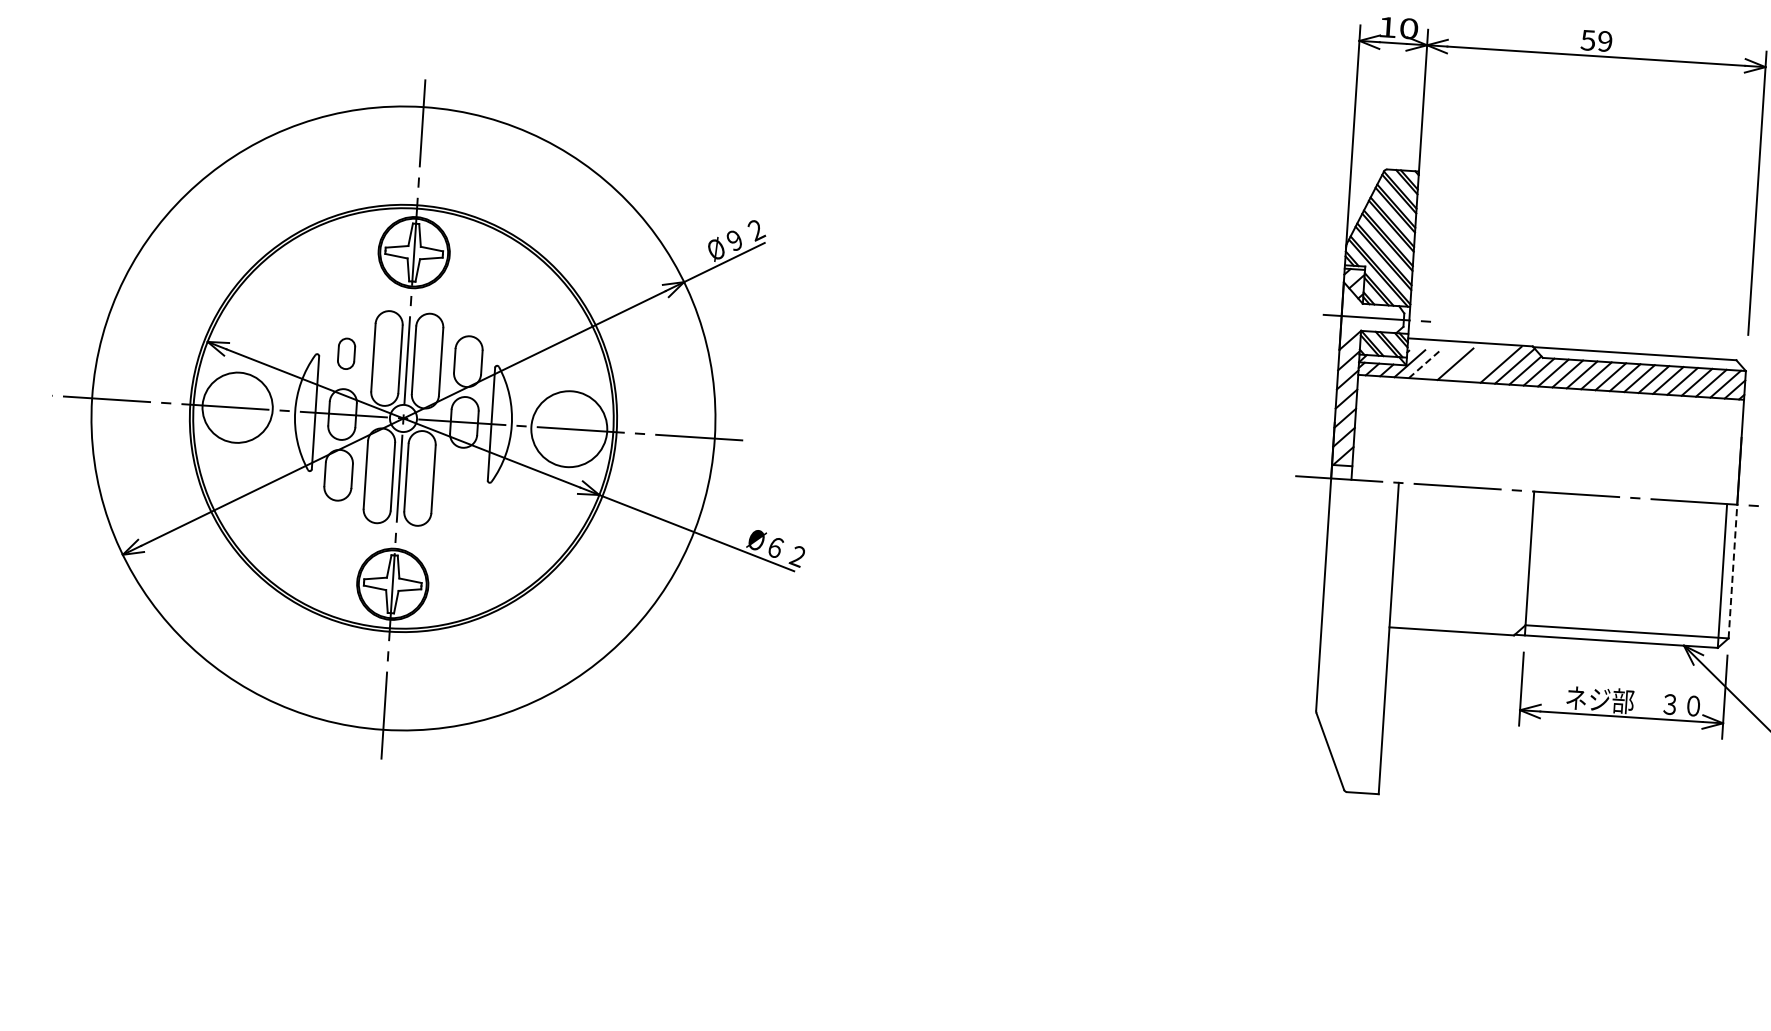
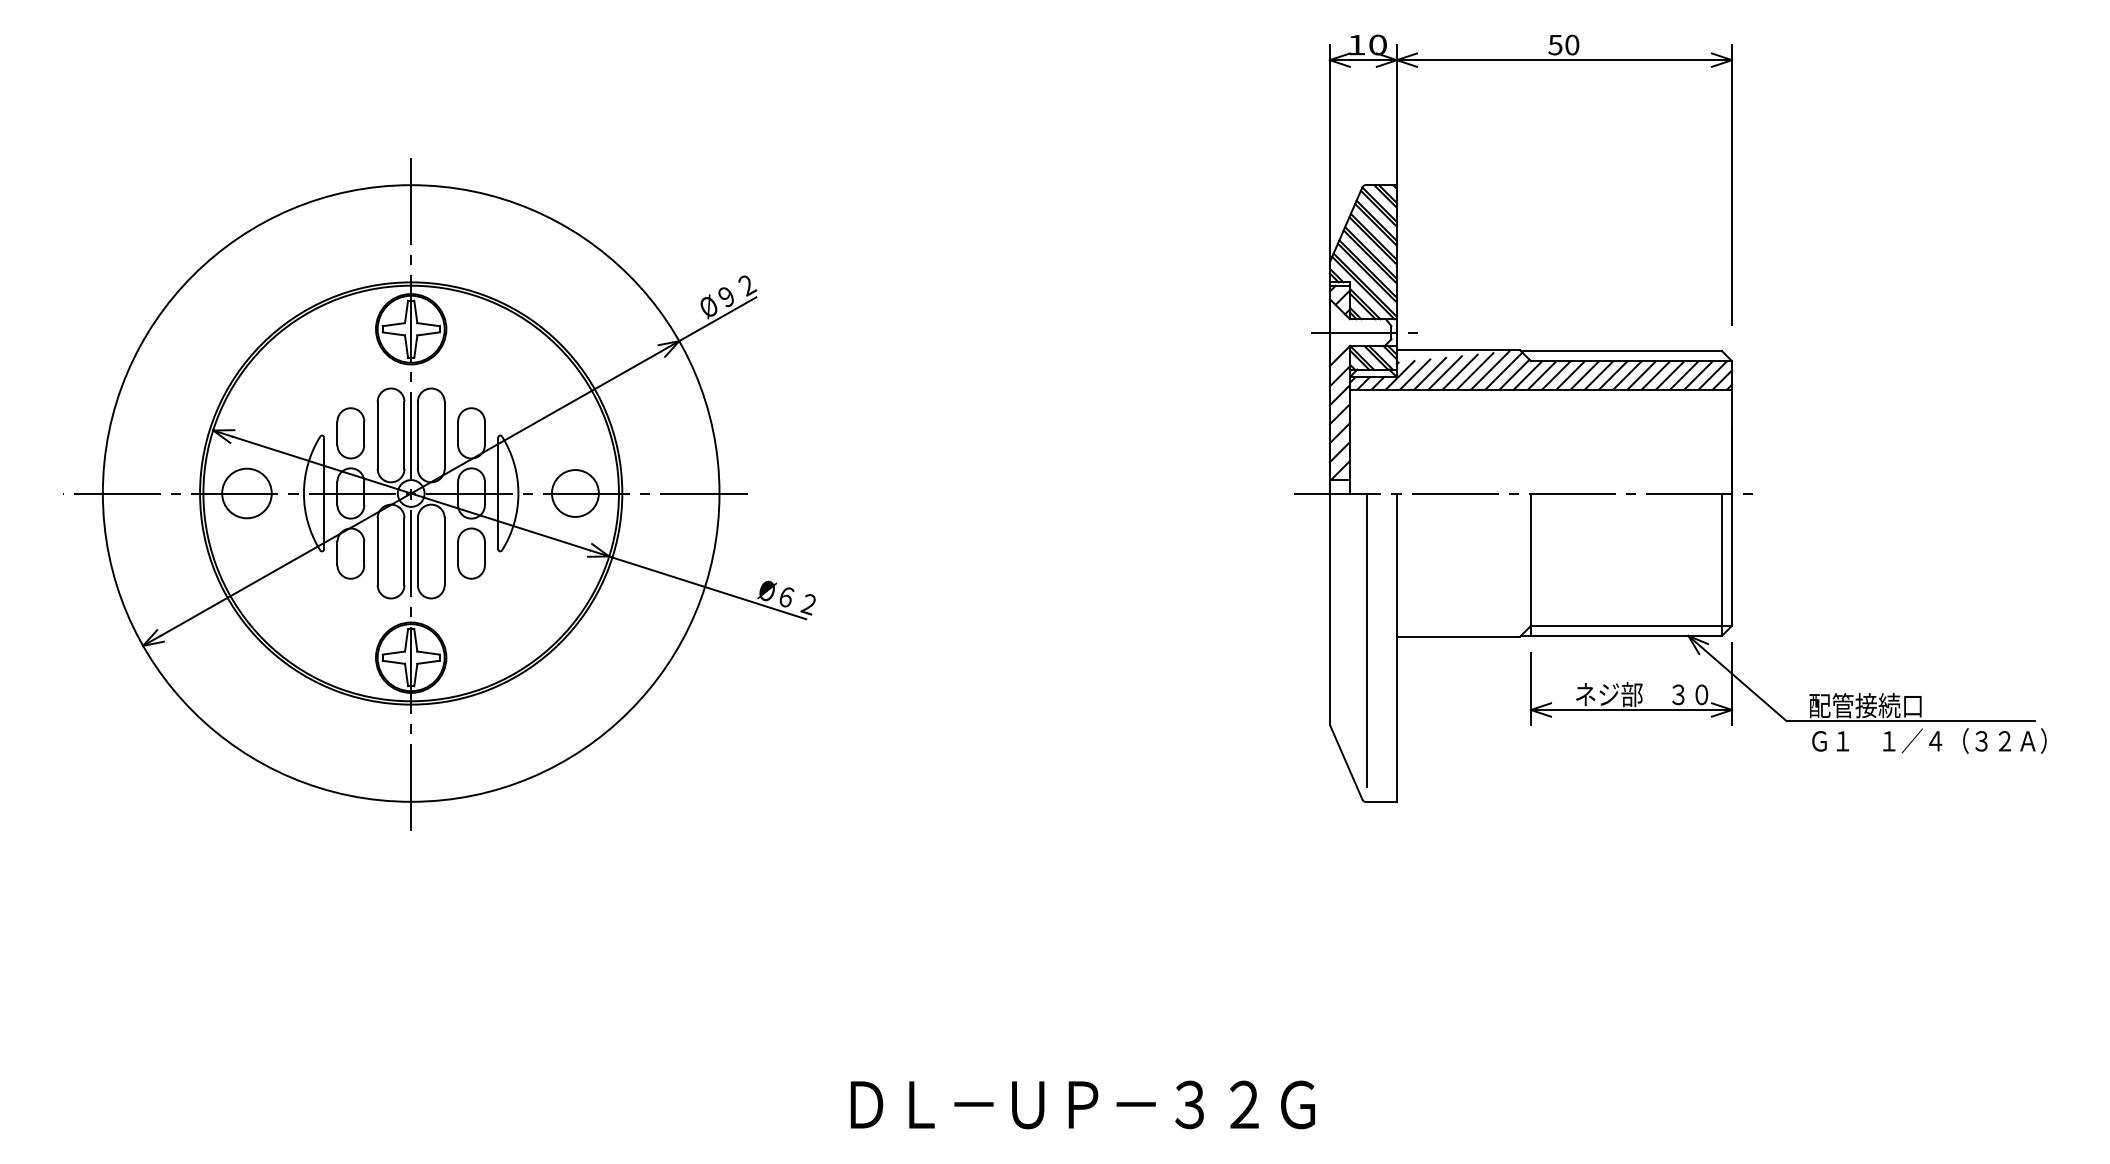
text: (1605, 40) -> (1572, 44), 59 -> 50
part: (346, 353) -> (350, 433), size x1.67
line: (1425, 363) -> (1415, 374), dashed -> solid
line: (1440, 363) -> (1430, 373), added
line: (1470, 363) -> (1459, 371), added
line: (1485, 364) -> (1474, 371), added
circle: (237, 407) -> (246, 493), size x0.71
circle: (568, 429) -> (574, 493), size x0.62
part: (460, 483) -> (471, 553), added
line: (1733, 571) -> (1732, 559), dashed -> solid
line: (1358, 628) -> (1366, 639), added

